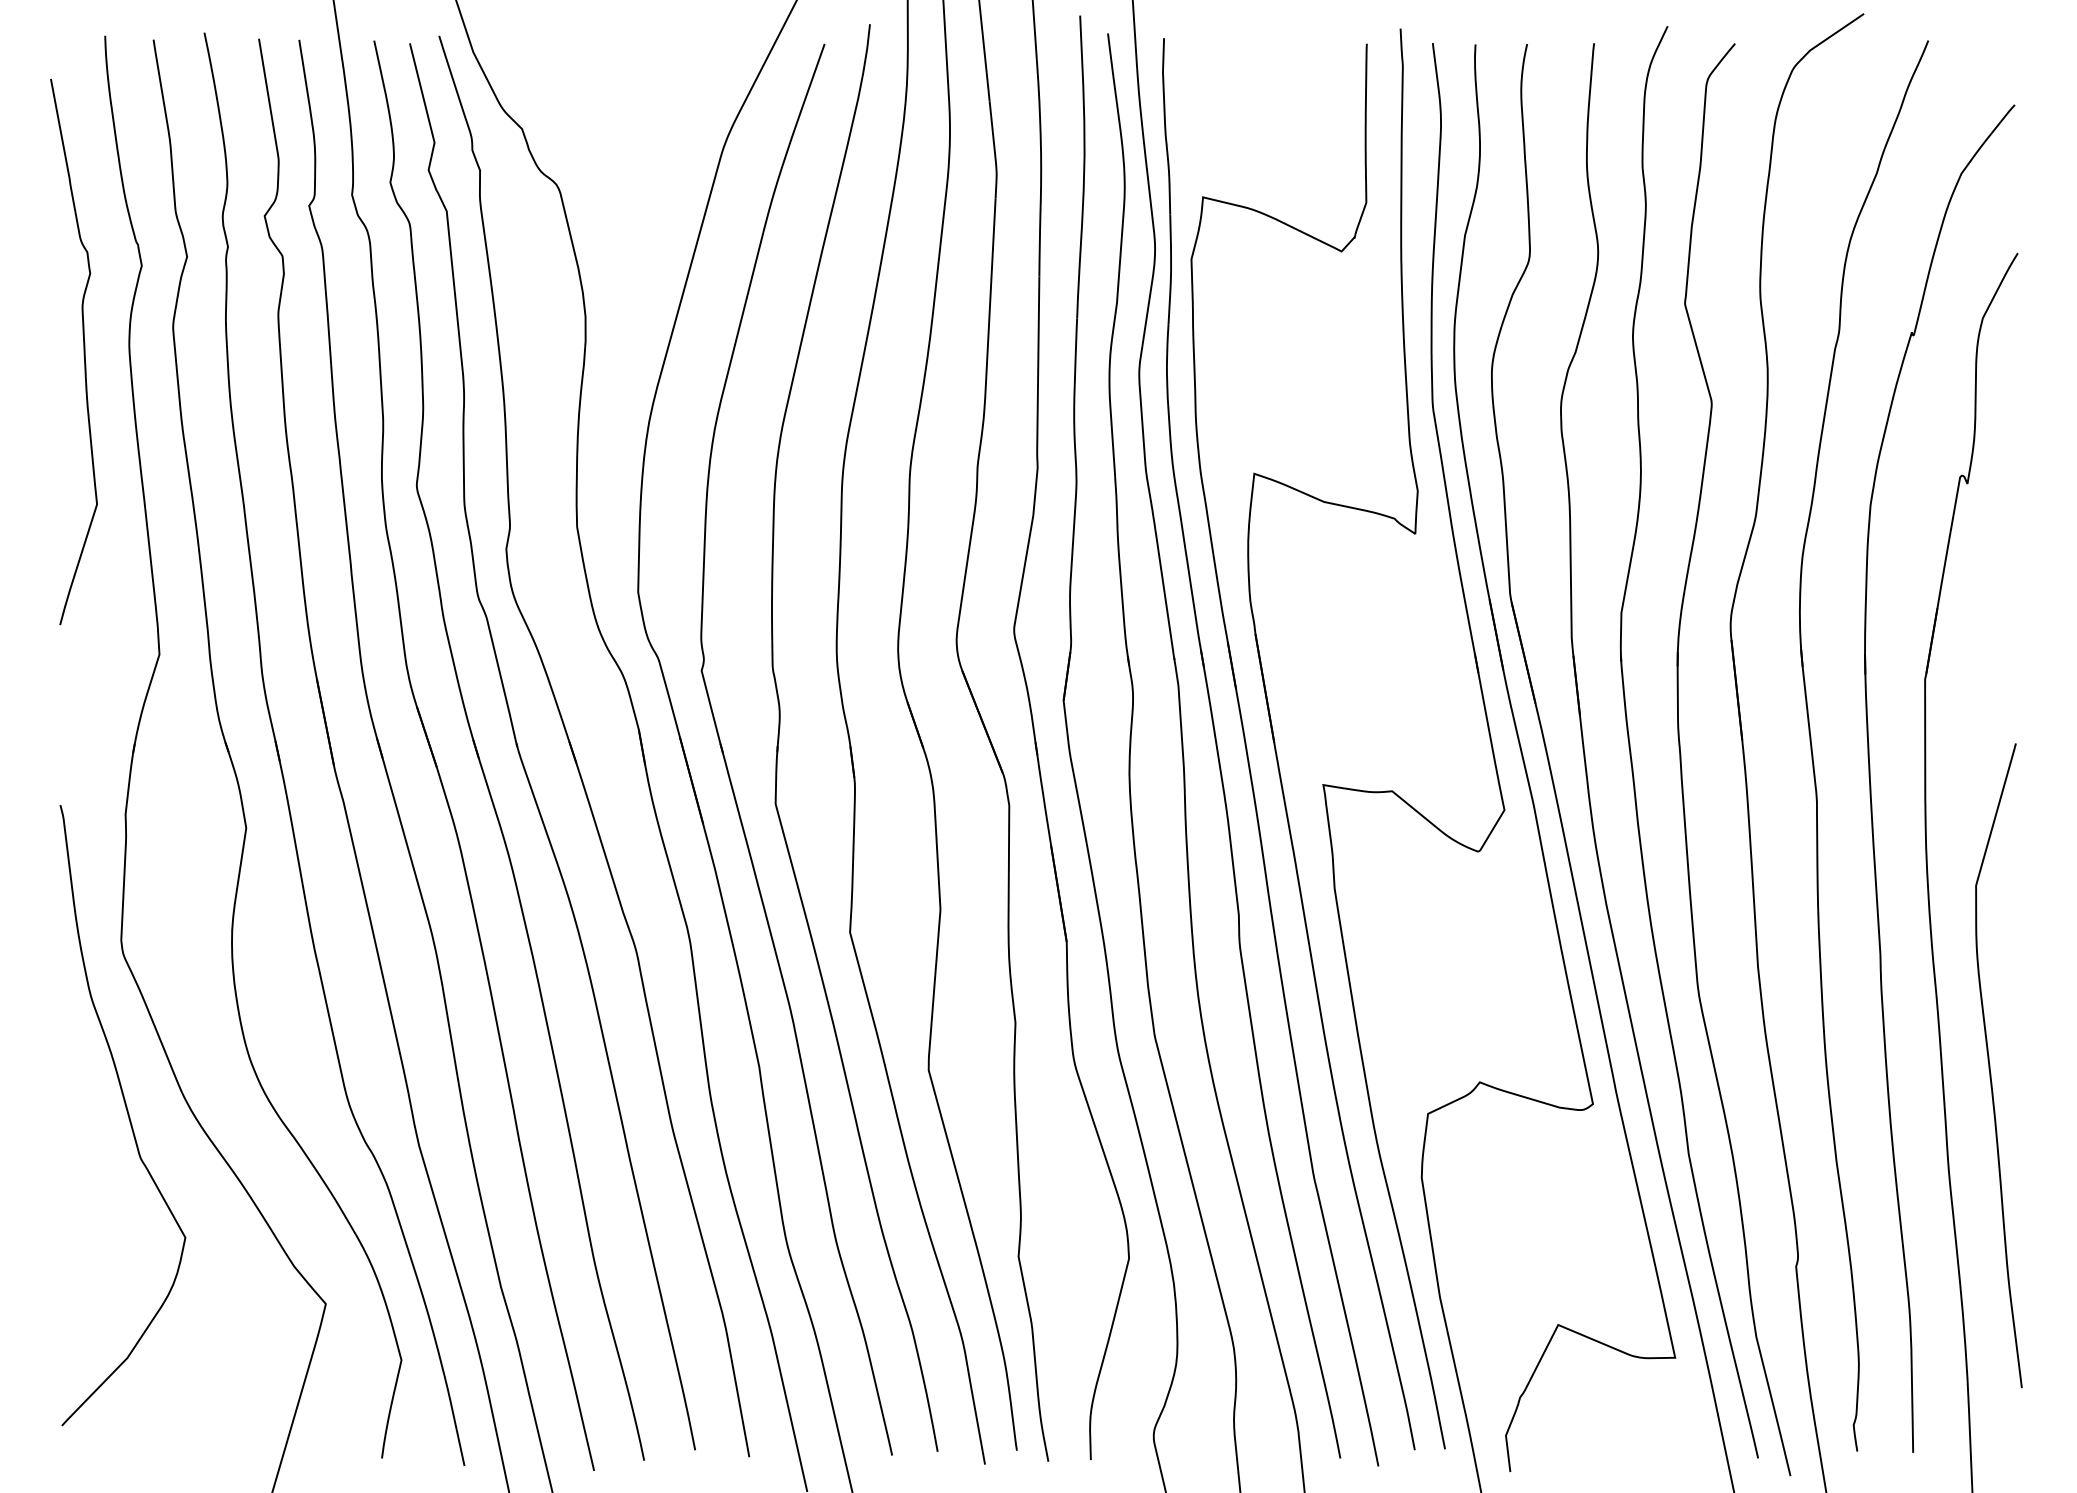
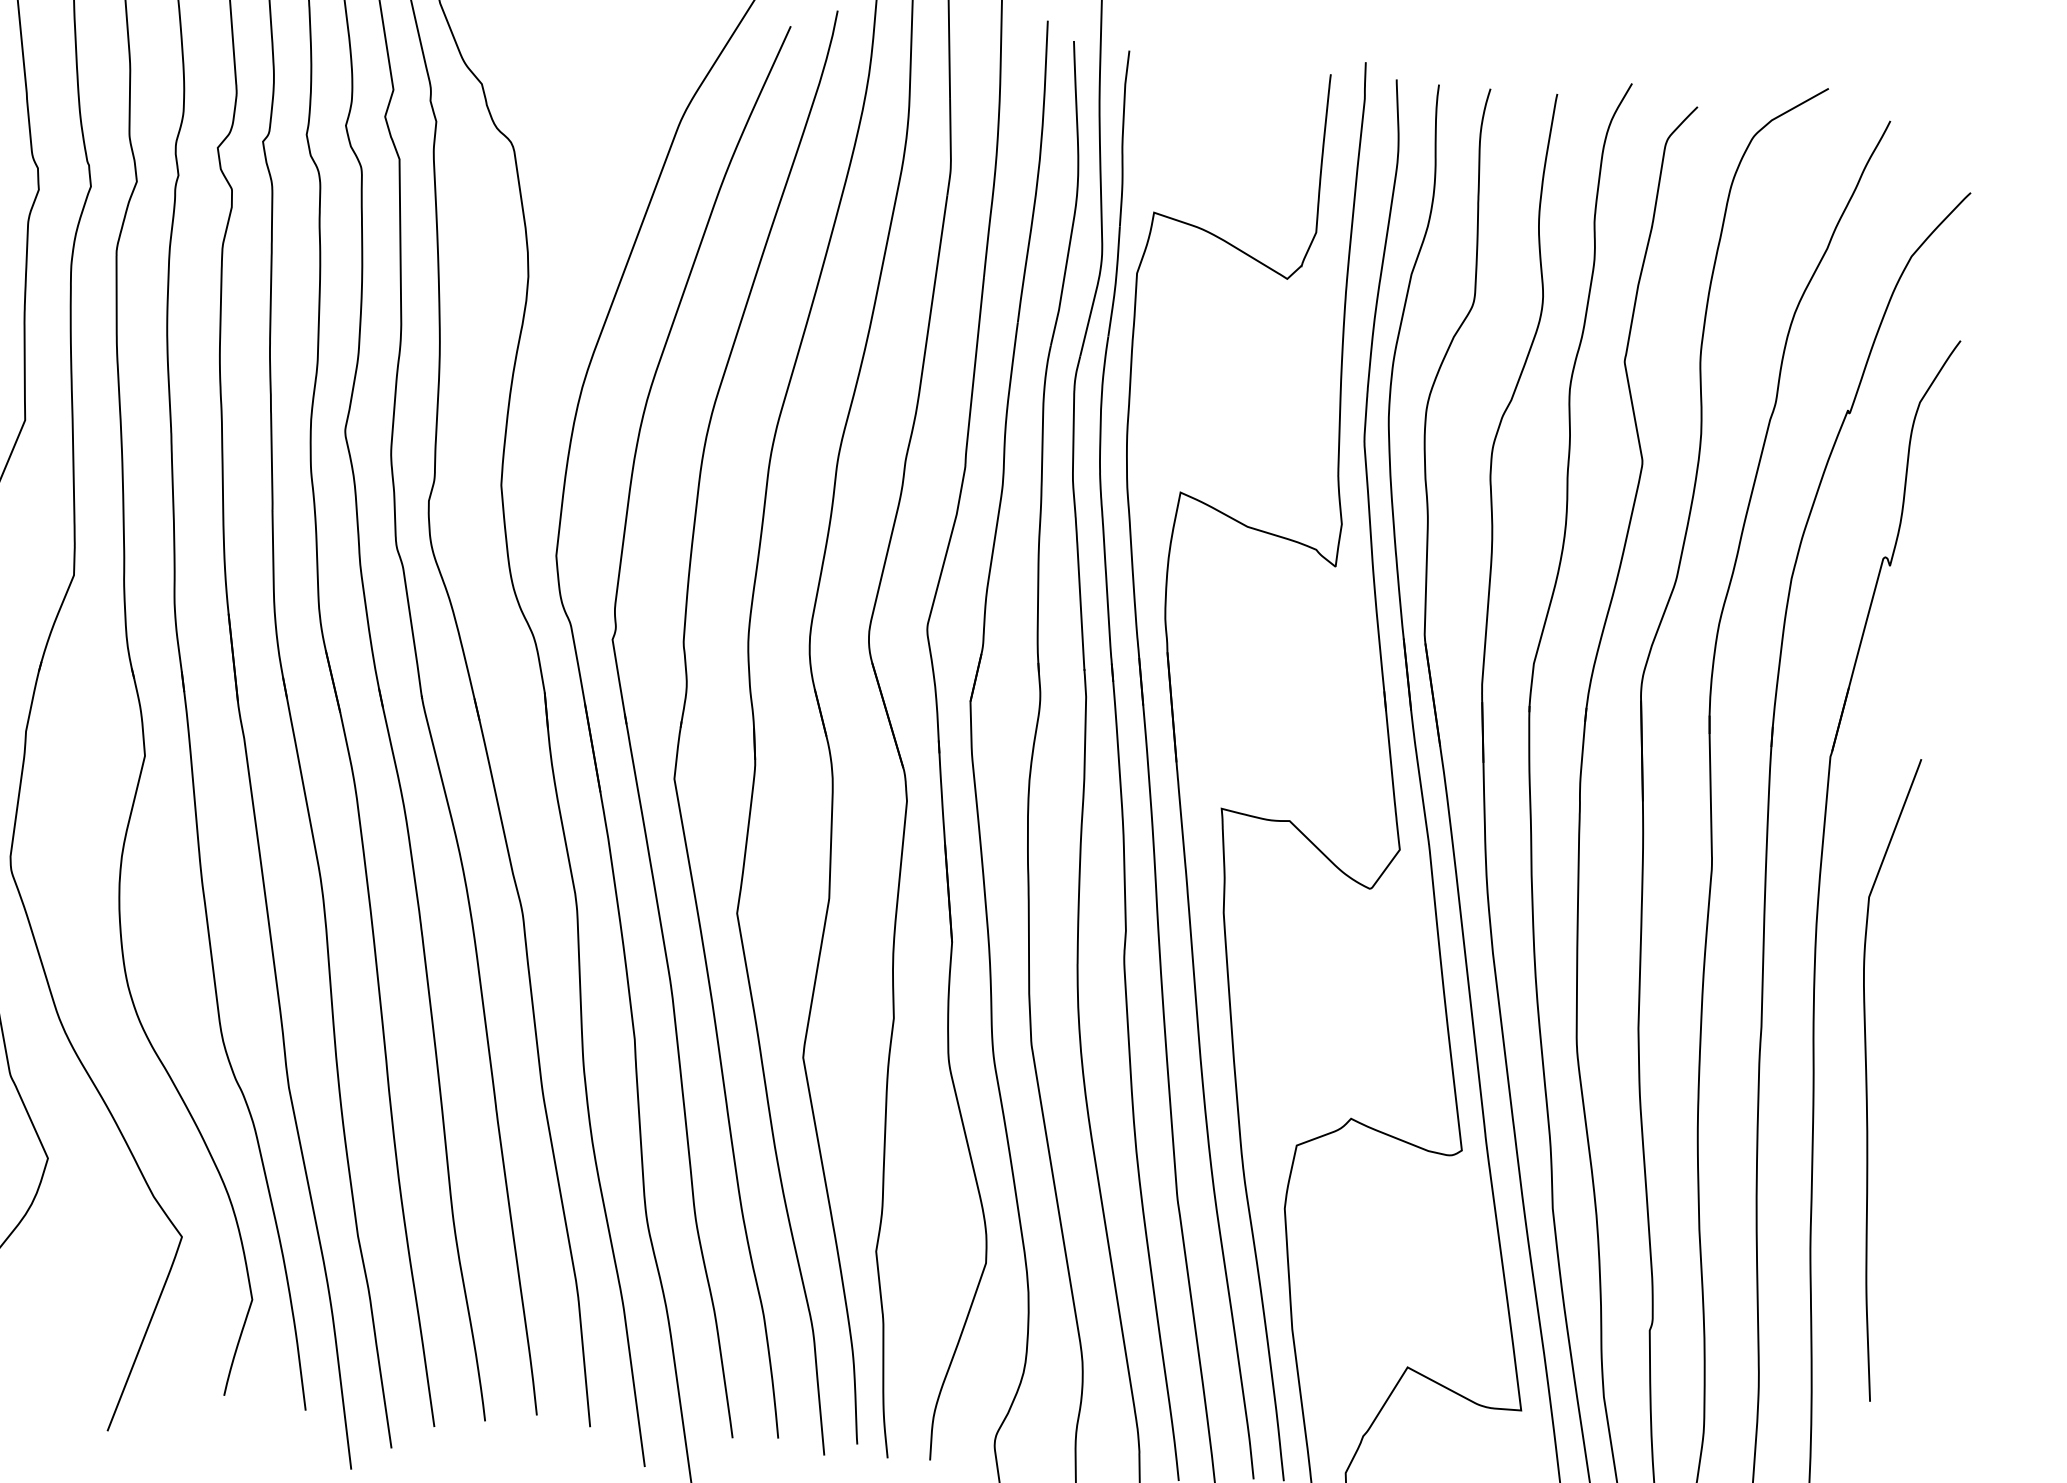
curve: (1990, 1065) -> (1867, 1077), moved

